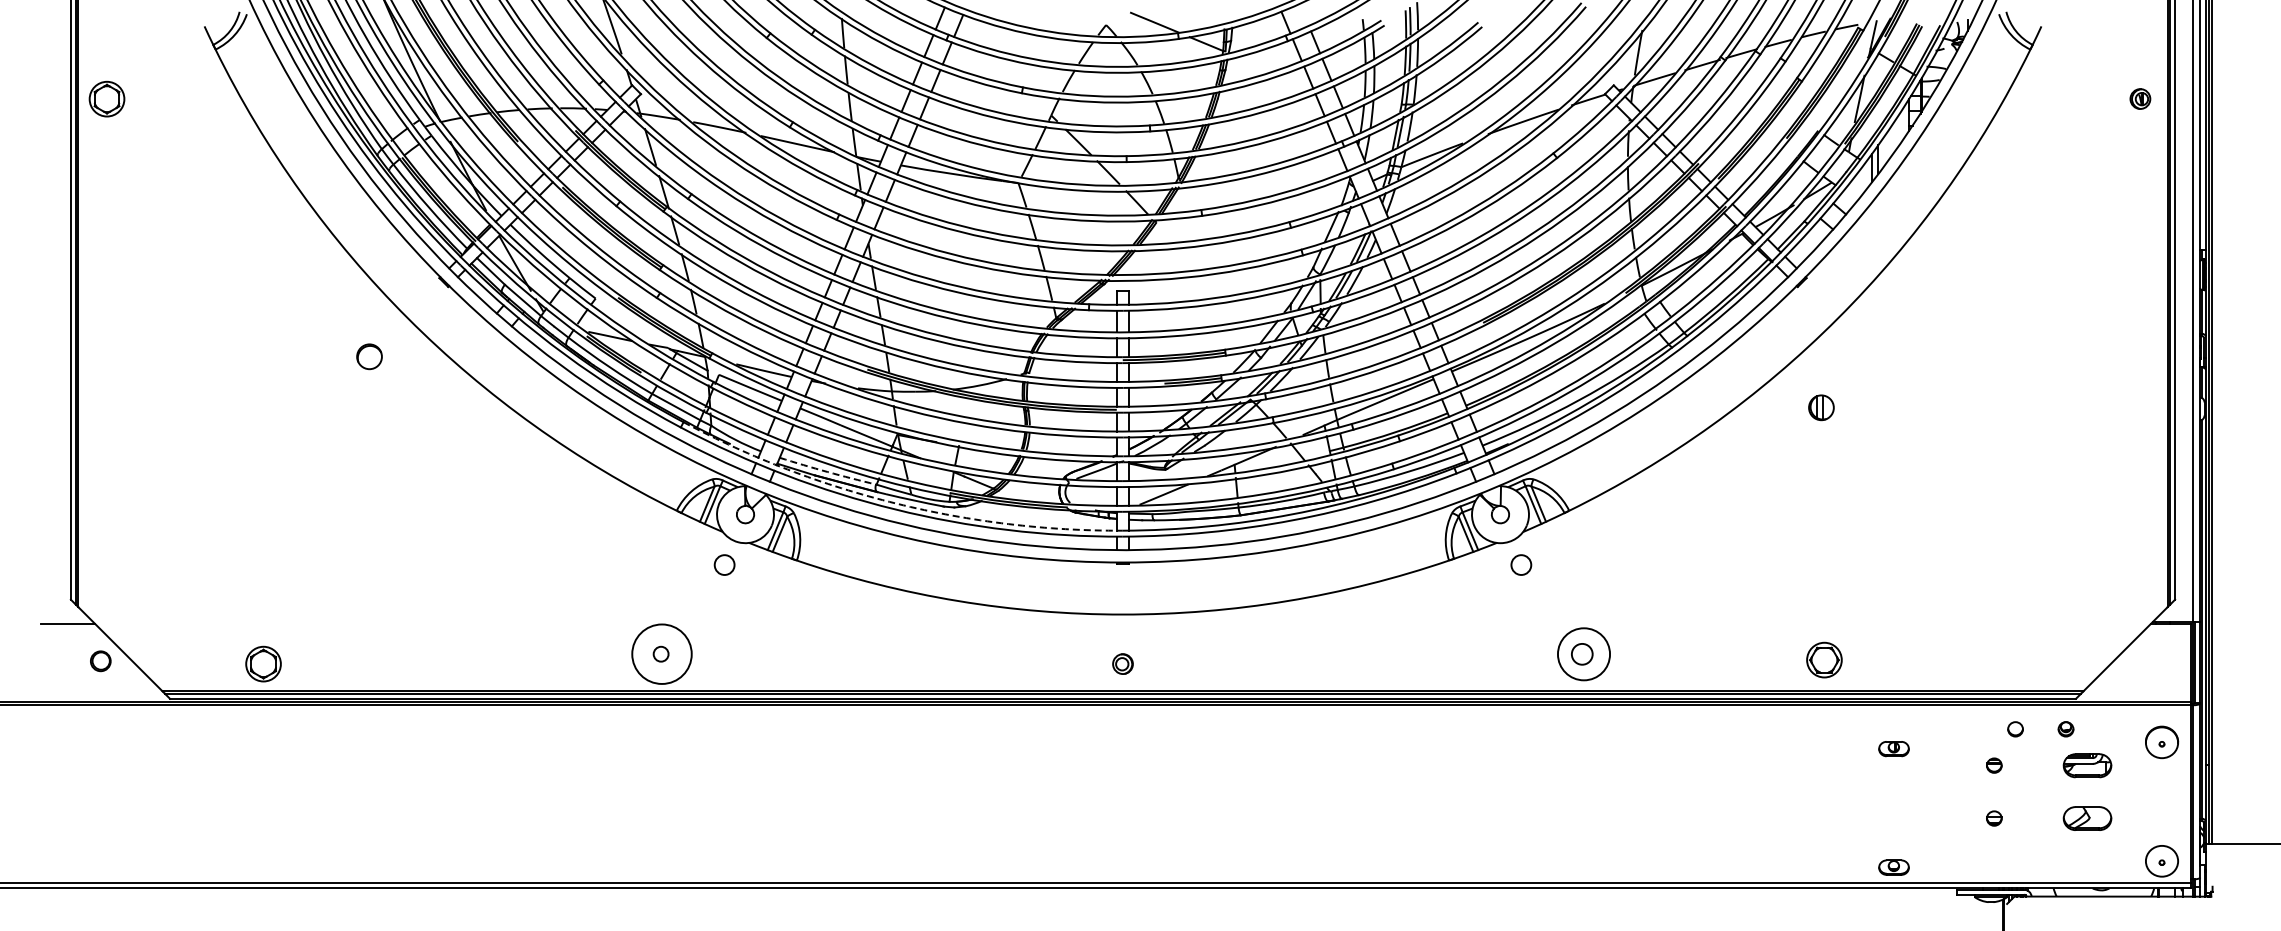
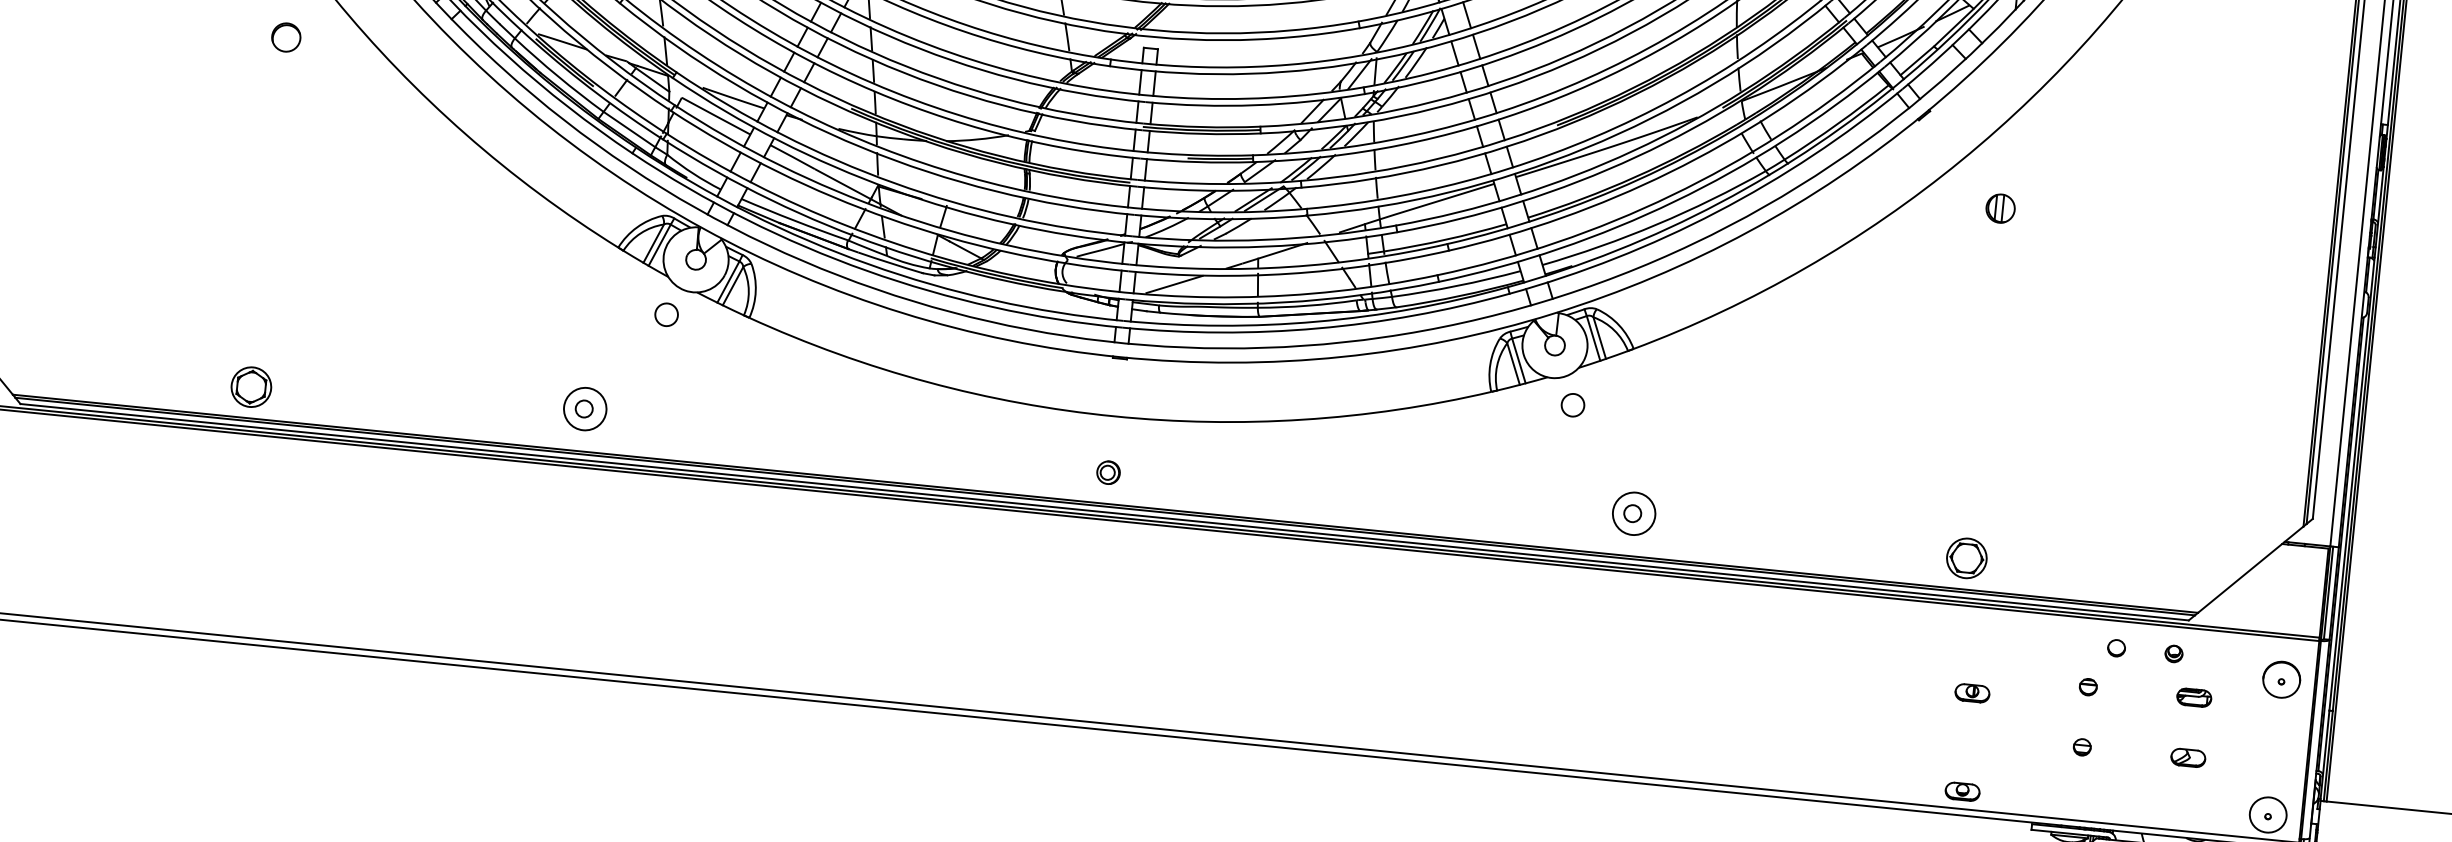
part: (1821, 407) -> (2000, 208), moved
arc: (827, 472) -> (794, 221), dashed -> solid
arc: (896, 503) -> (869, 264), dashed -> solid
circle: (661, 653) -> (584, 408), size x0.62
part: (1583, 653) -> (1633, 512), size x0.71
part: (1824, 659) -> (1966, 557), moved
part: (263, 663) -> (251, 386), moved
part: (1893, 749) -> (1971, 693), moved
part: (2087, 765) -> (2194, 697), size x0.62
part: (2087, 818) -> (2188, 757), size x0.62

